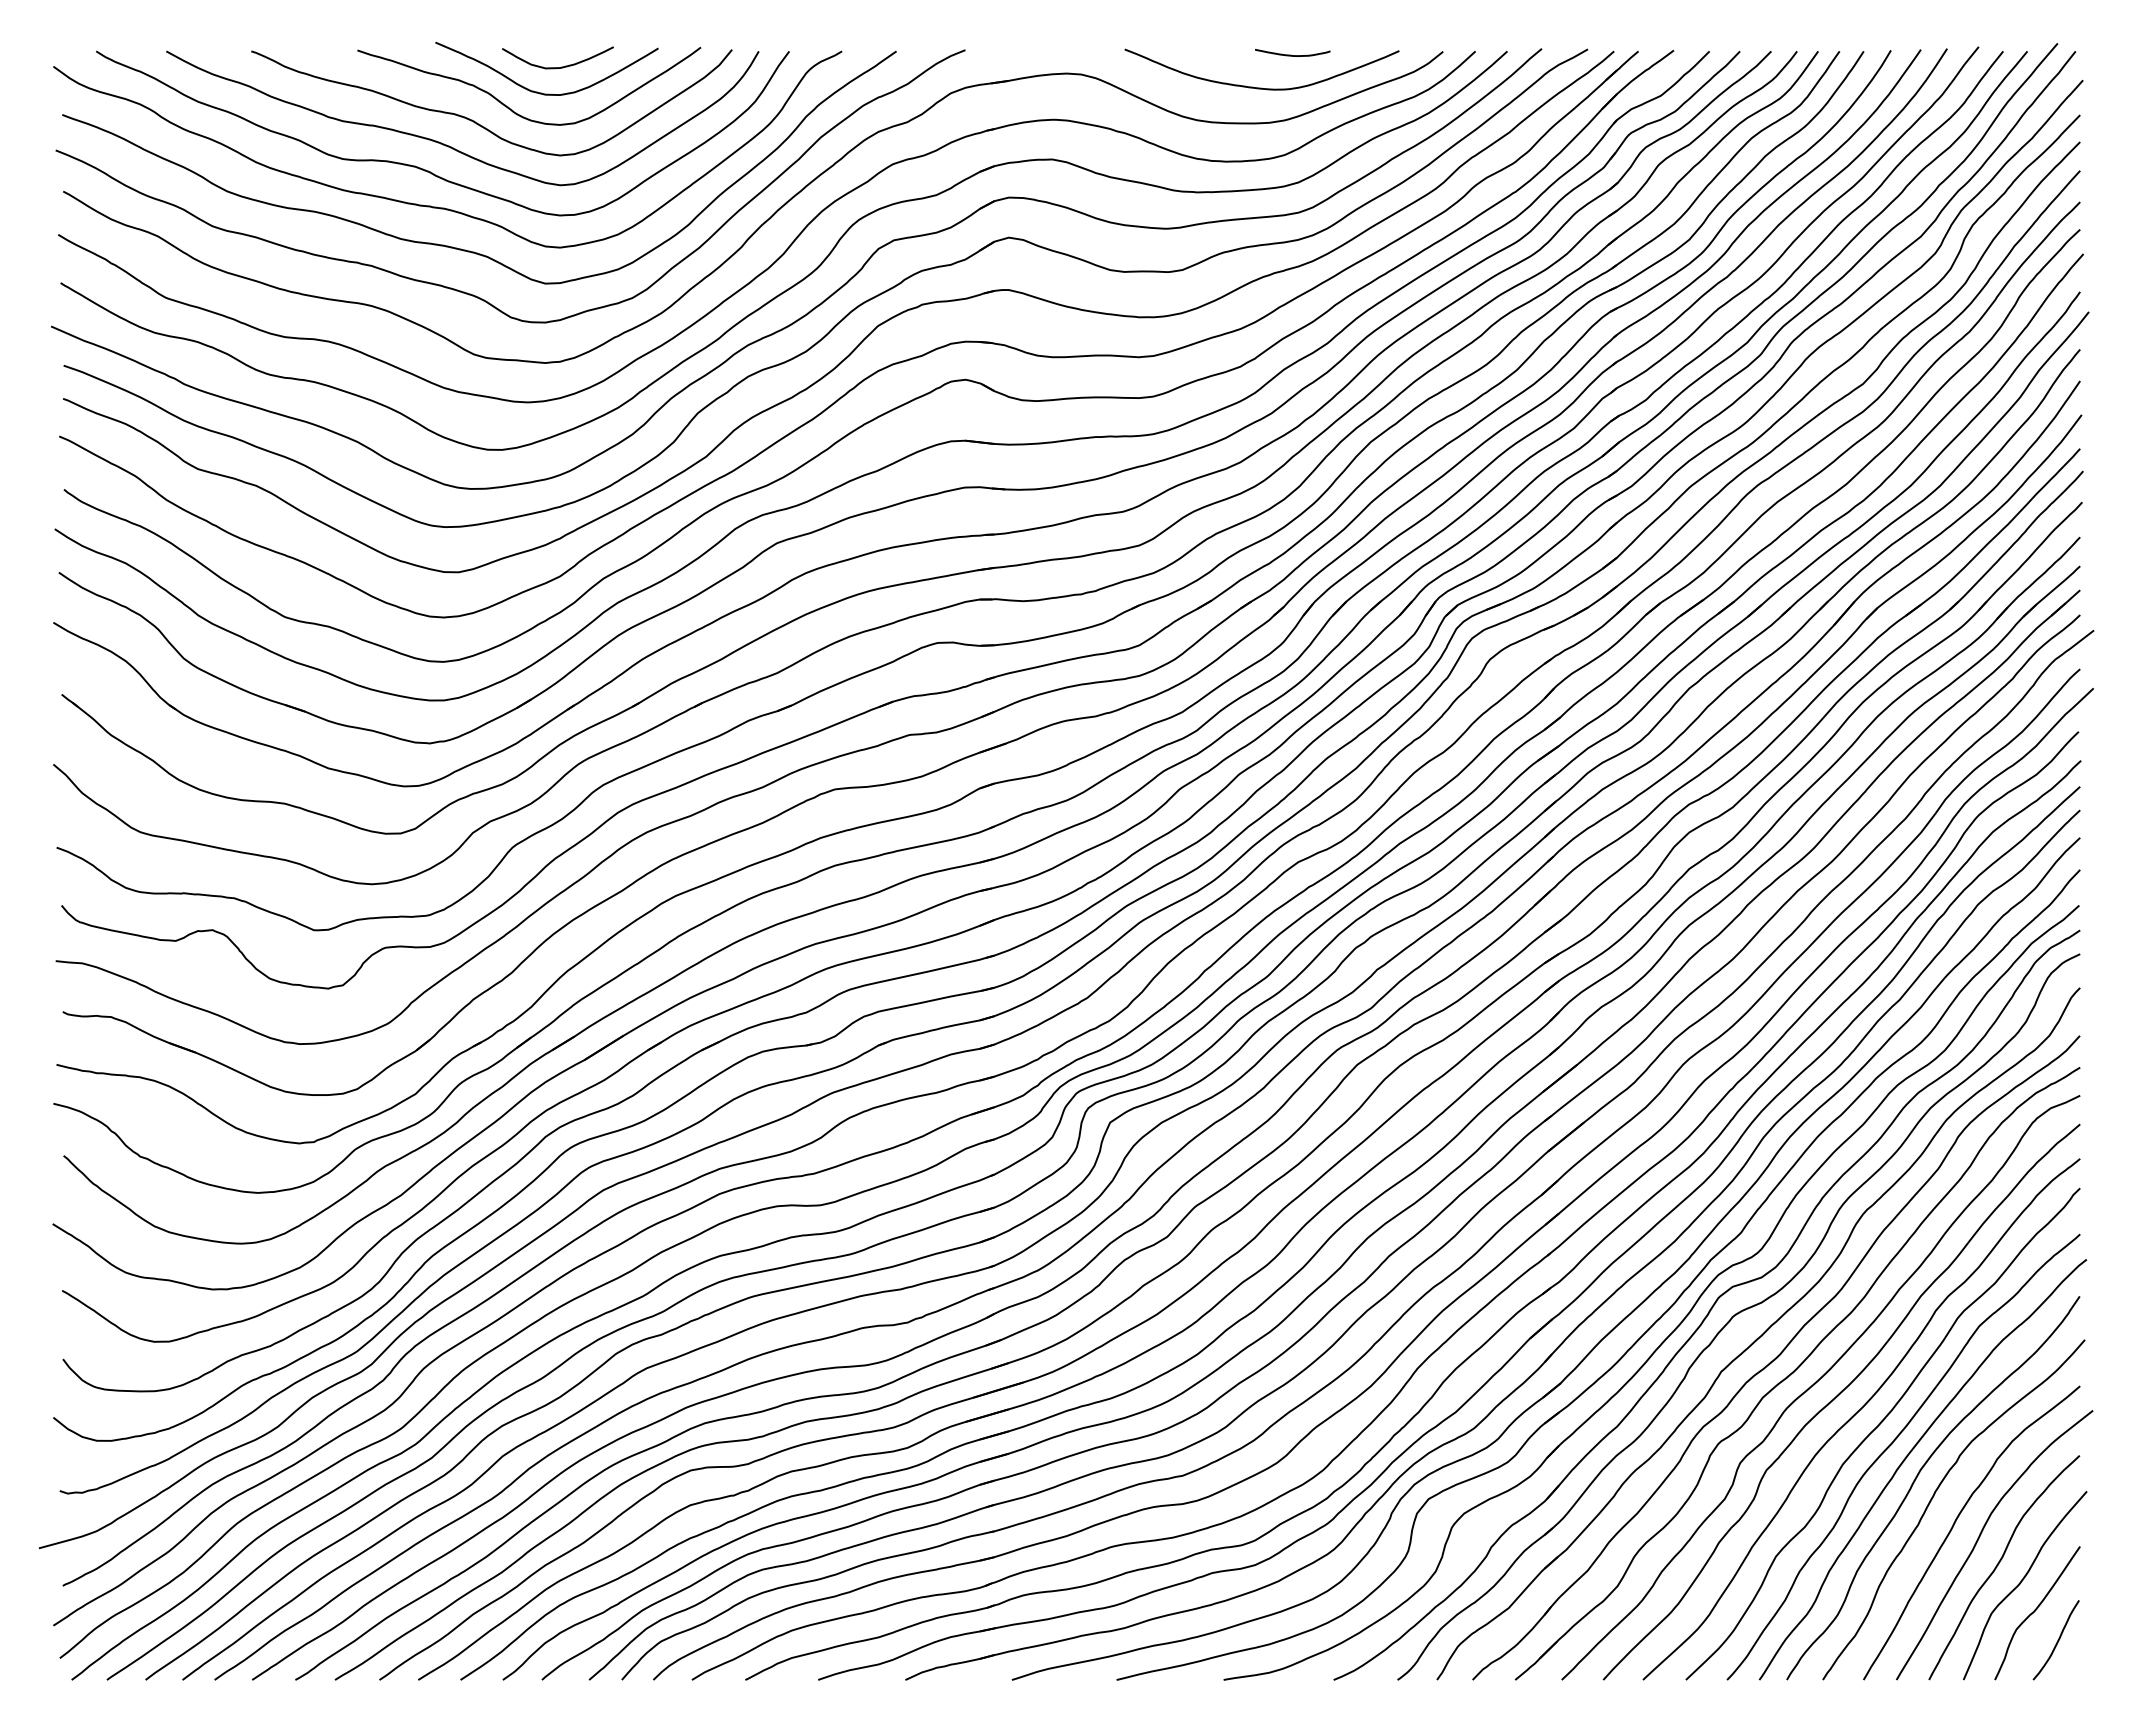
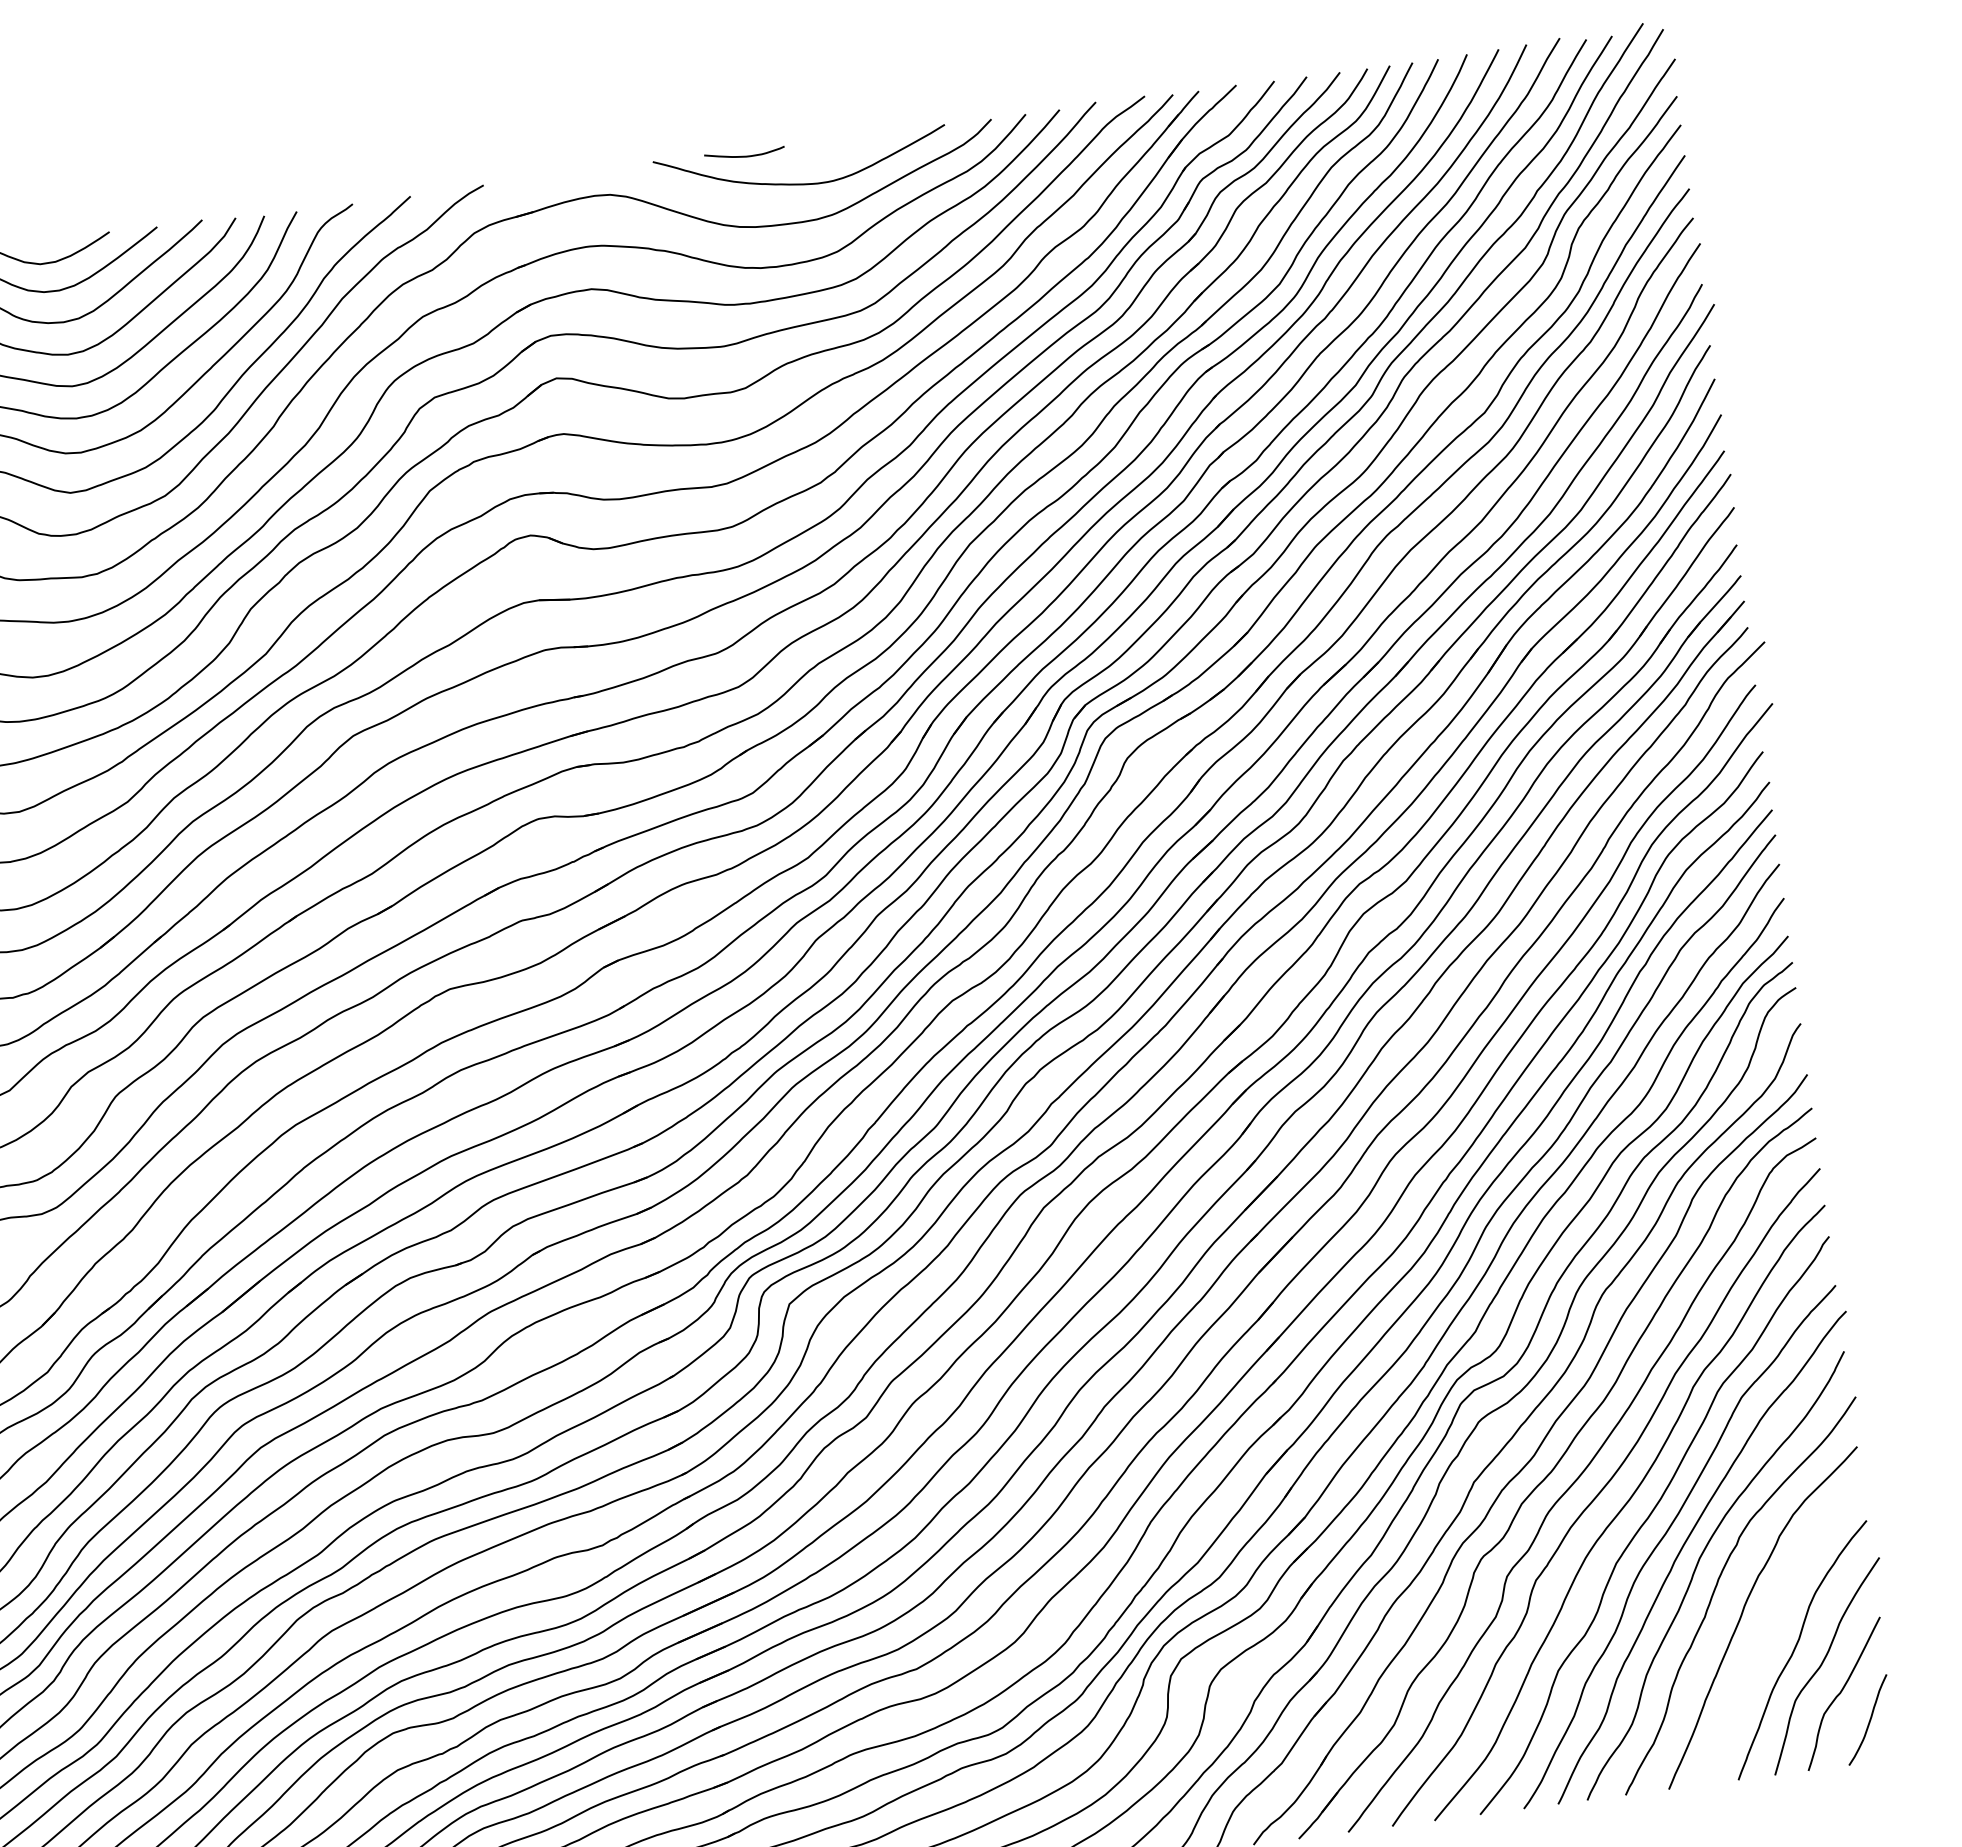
curve: (1291, 54) -> (743, 155), moved
curve: (1979, 1538) -> (1771, 1622), removed

